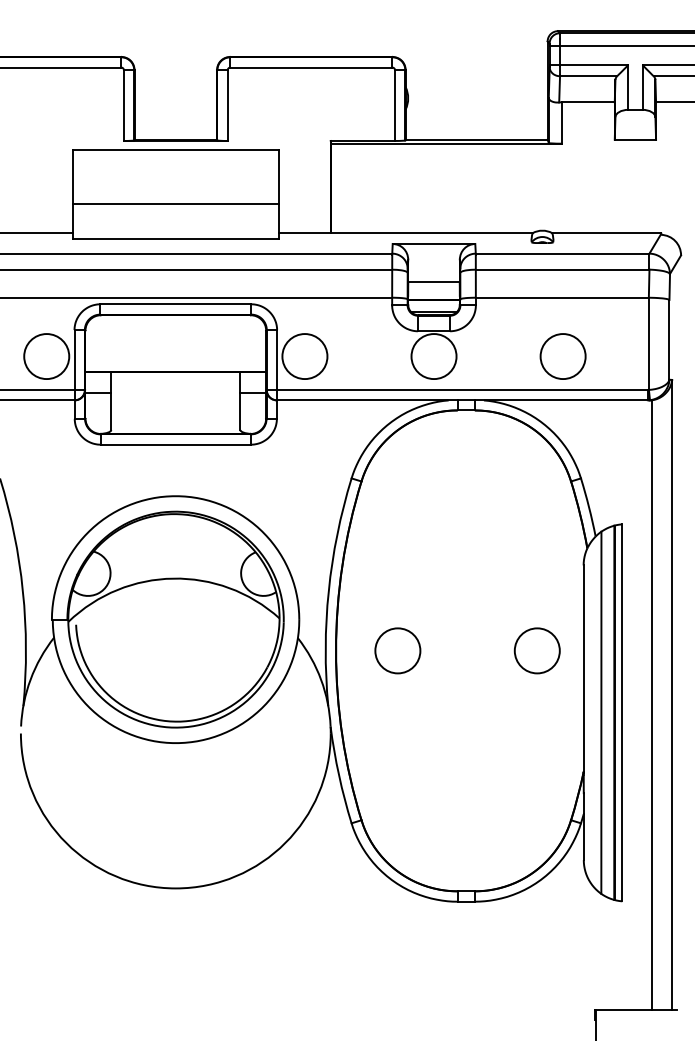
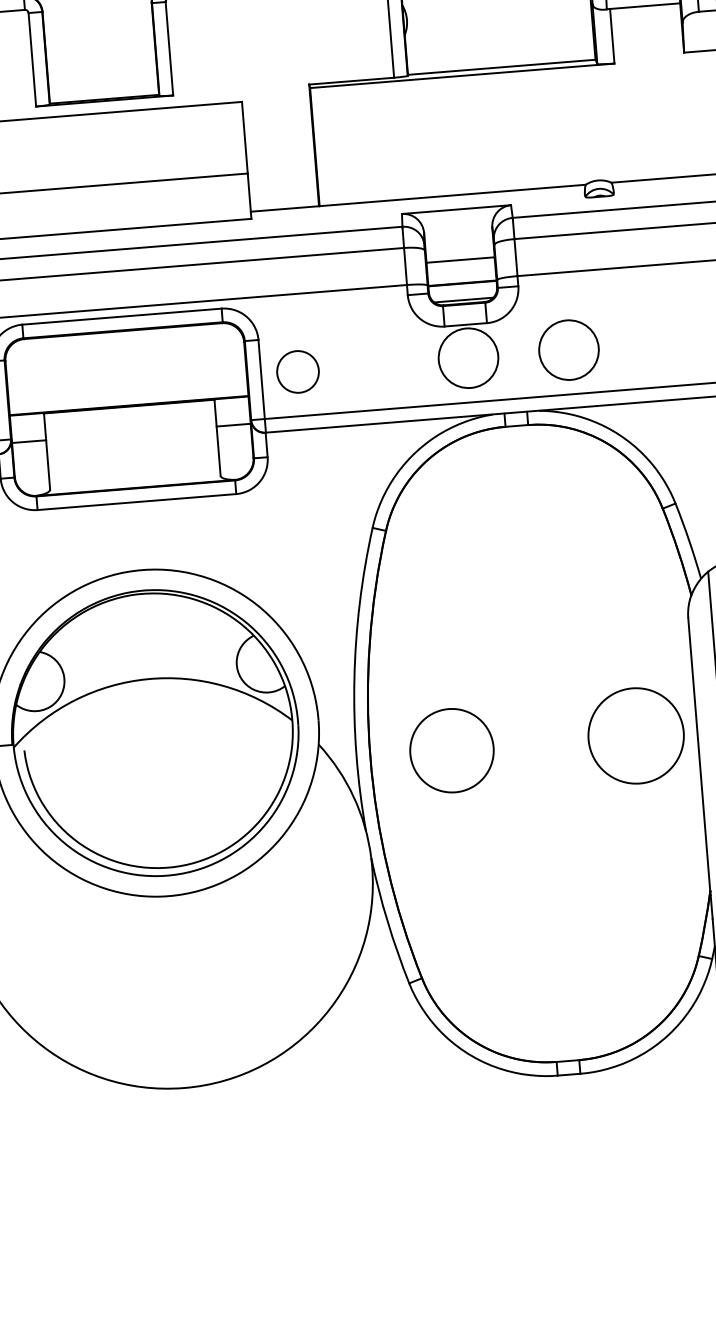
circle: (304, 356) -> (297, 371), size x0.7
circle: (562, 356) -> (568, 350), moved
circle: (397, 650) -> (451, 750), size x1.4
circle: (536, 650) -> (635, 735), size x1.6

